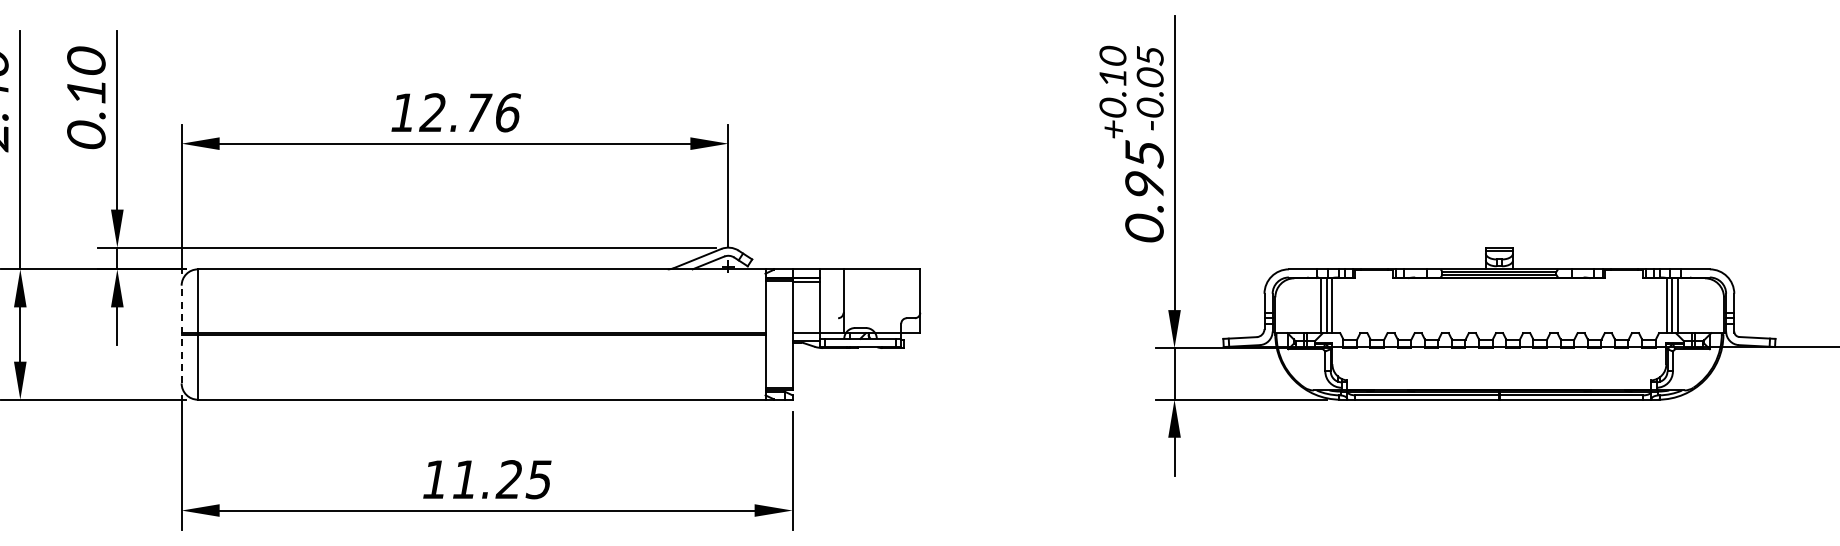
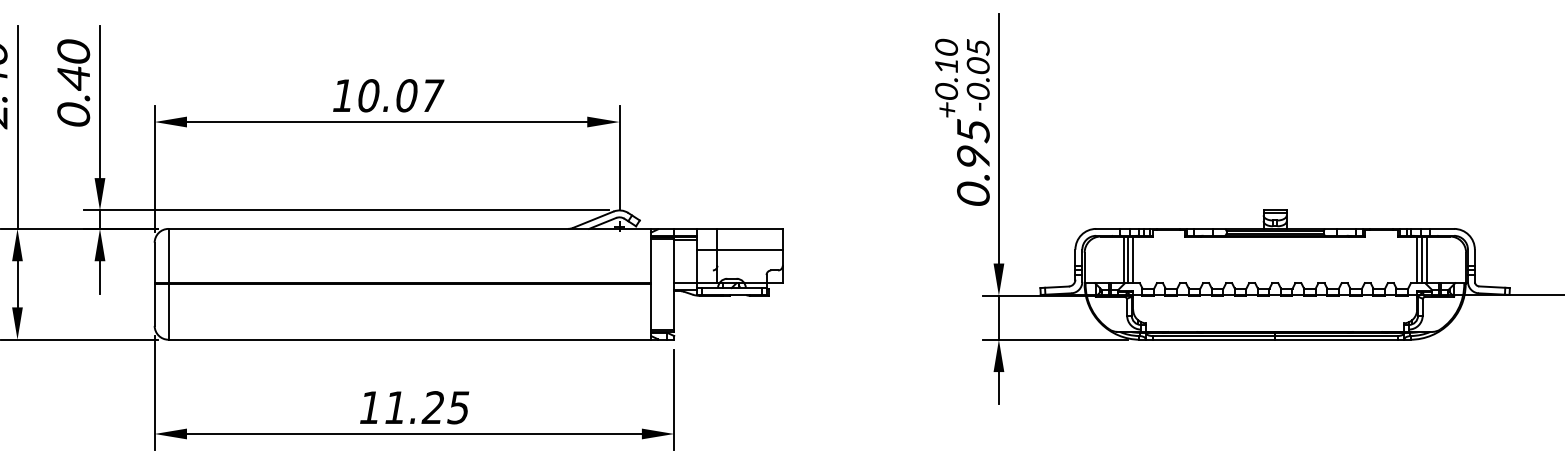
text: (86, 92) -> (73, 78), 0.10 -> 0.40
text: (470, 112) -> (400, 95), 12.76 -> 10.07
line: (869, 293) -> (739, 249), added
line: (181, 334) -> (154, 284), dashed -> solid

